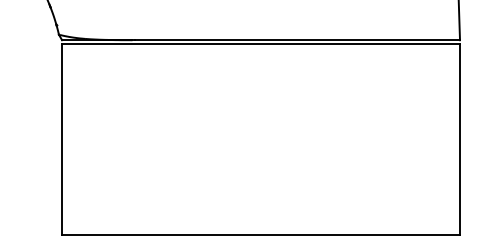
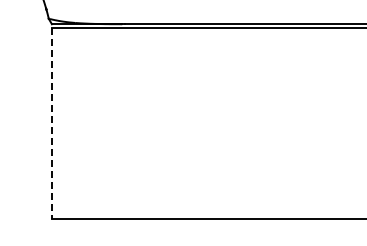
line: (62, 139) -> (52, 123), solid -> dashed

